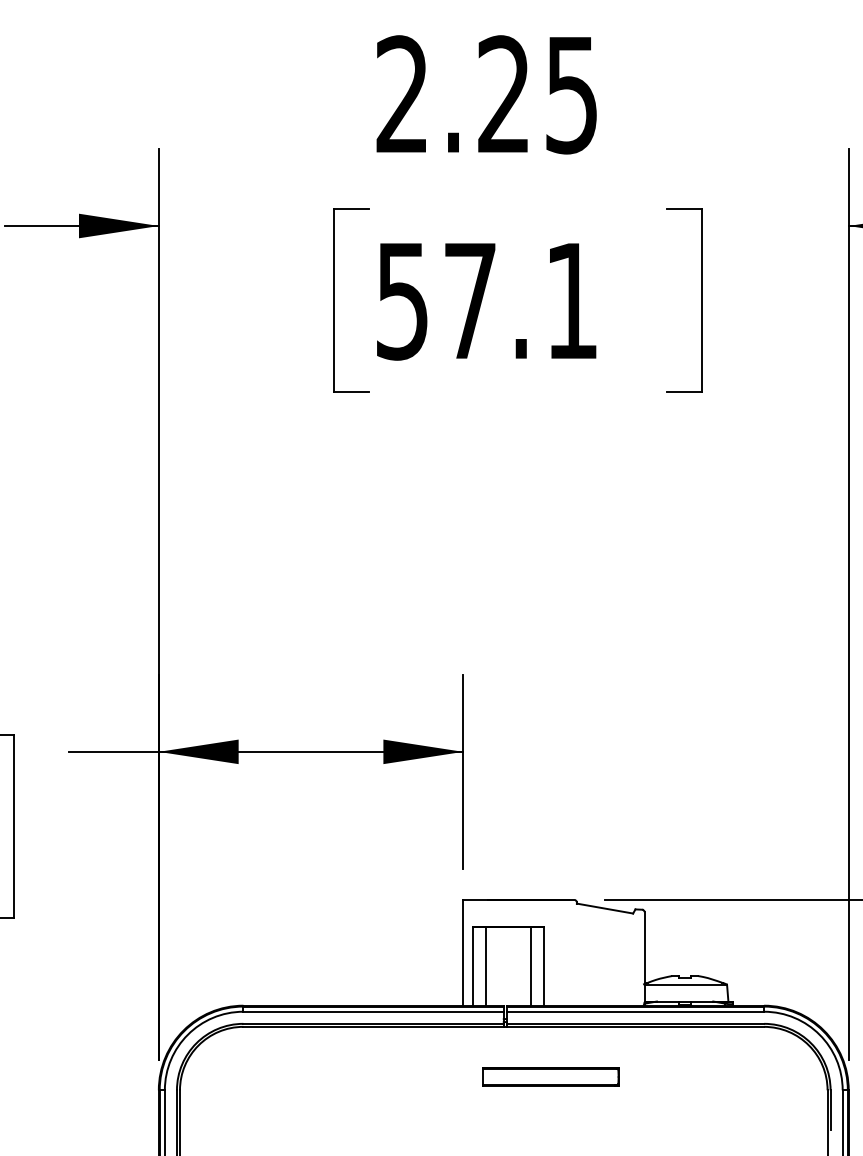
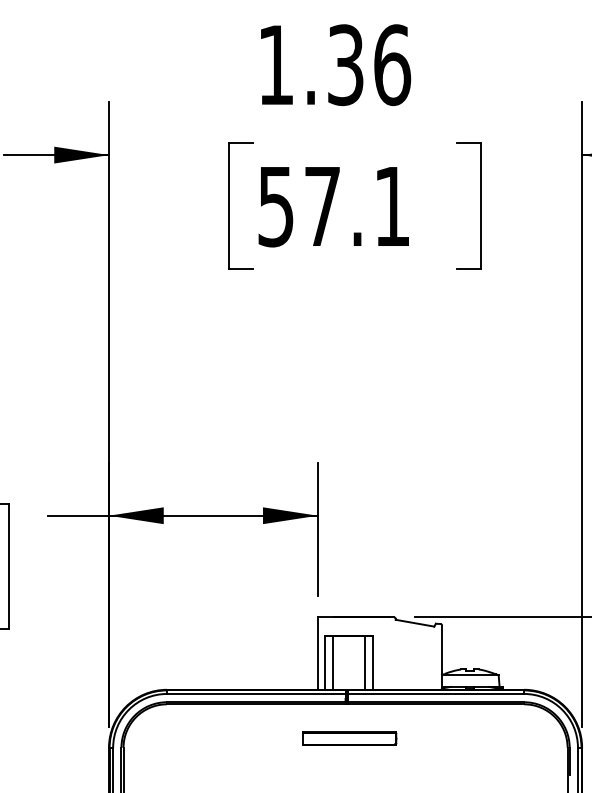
text: (487, 95) -> (334, 65), 2.25 -> 1.36
part: (550, 1076) -> (349, 738), moved

